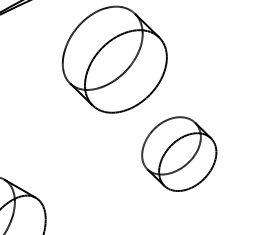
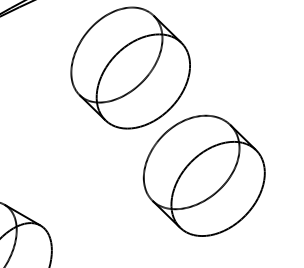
part: (178, 153) -> (203, 175), size x1.43

